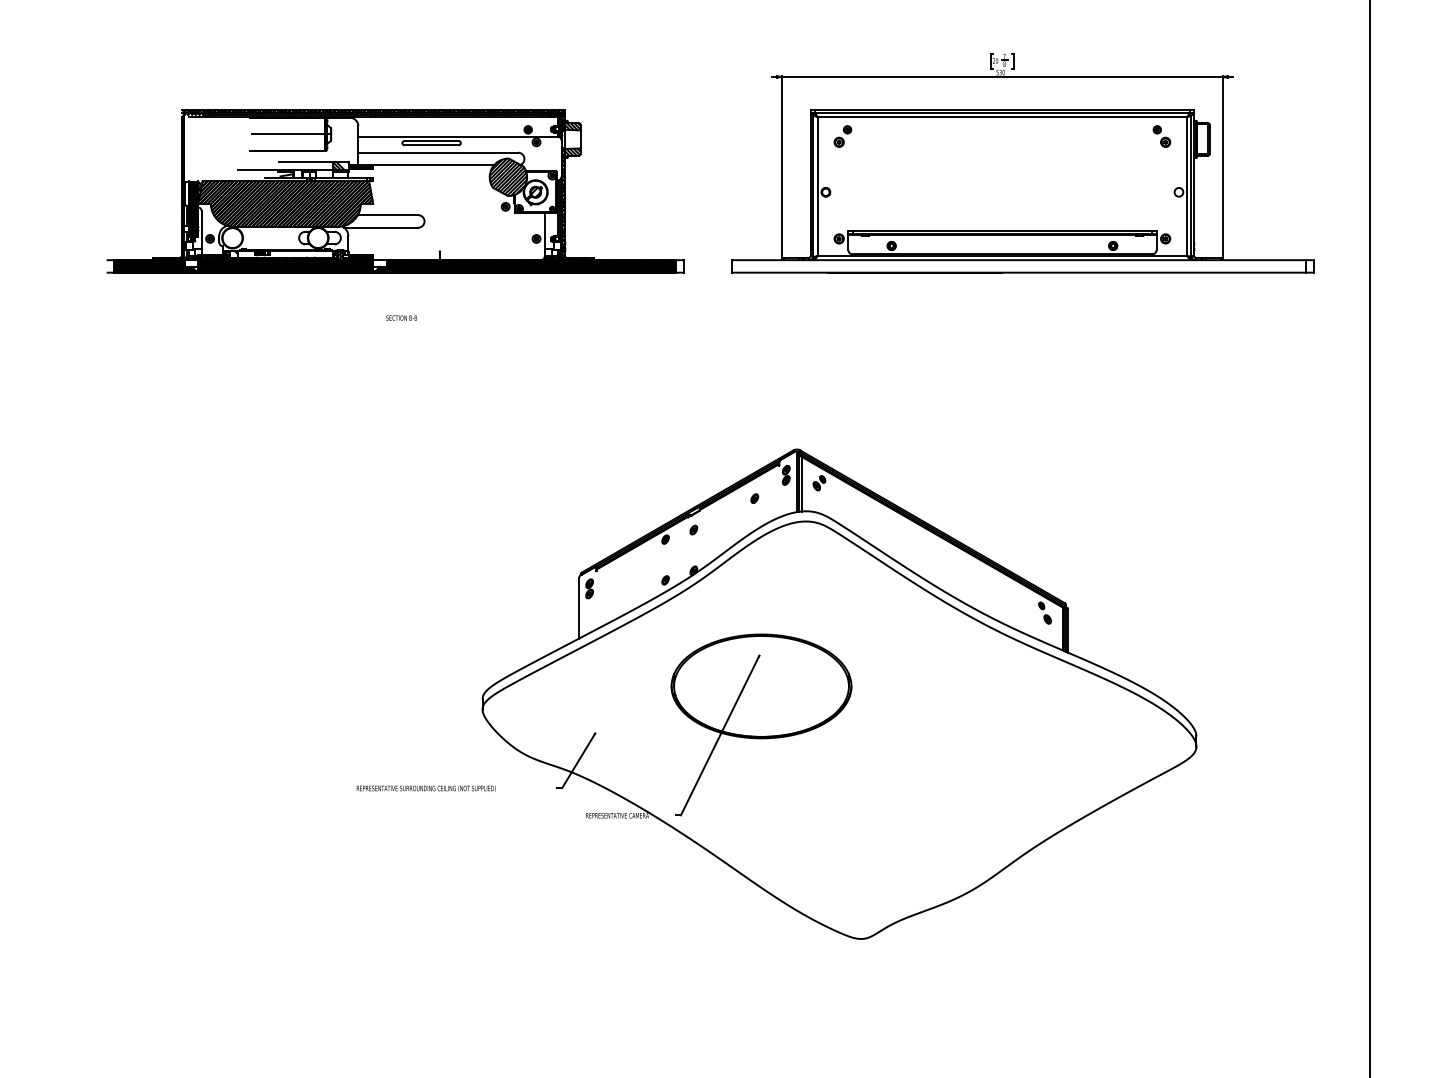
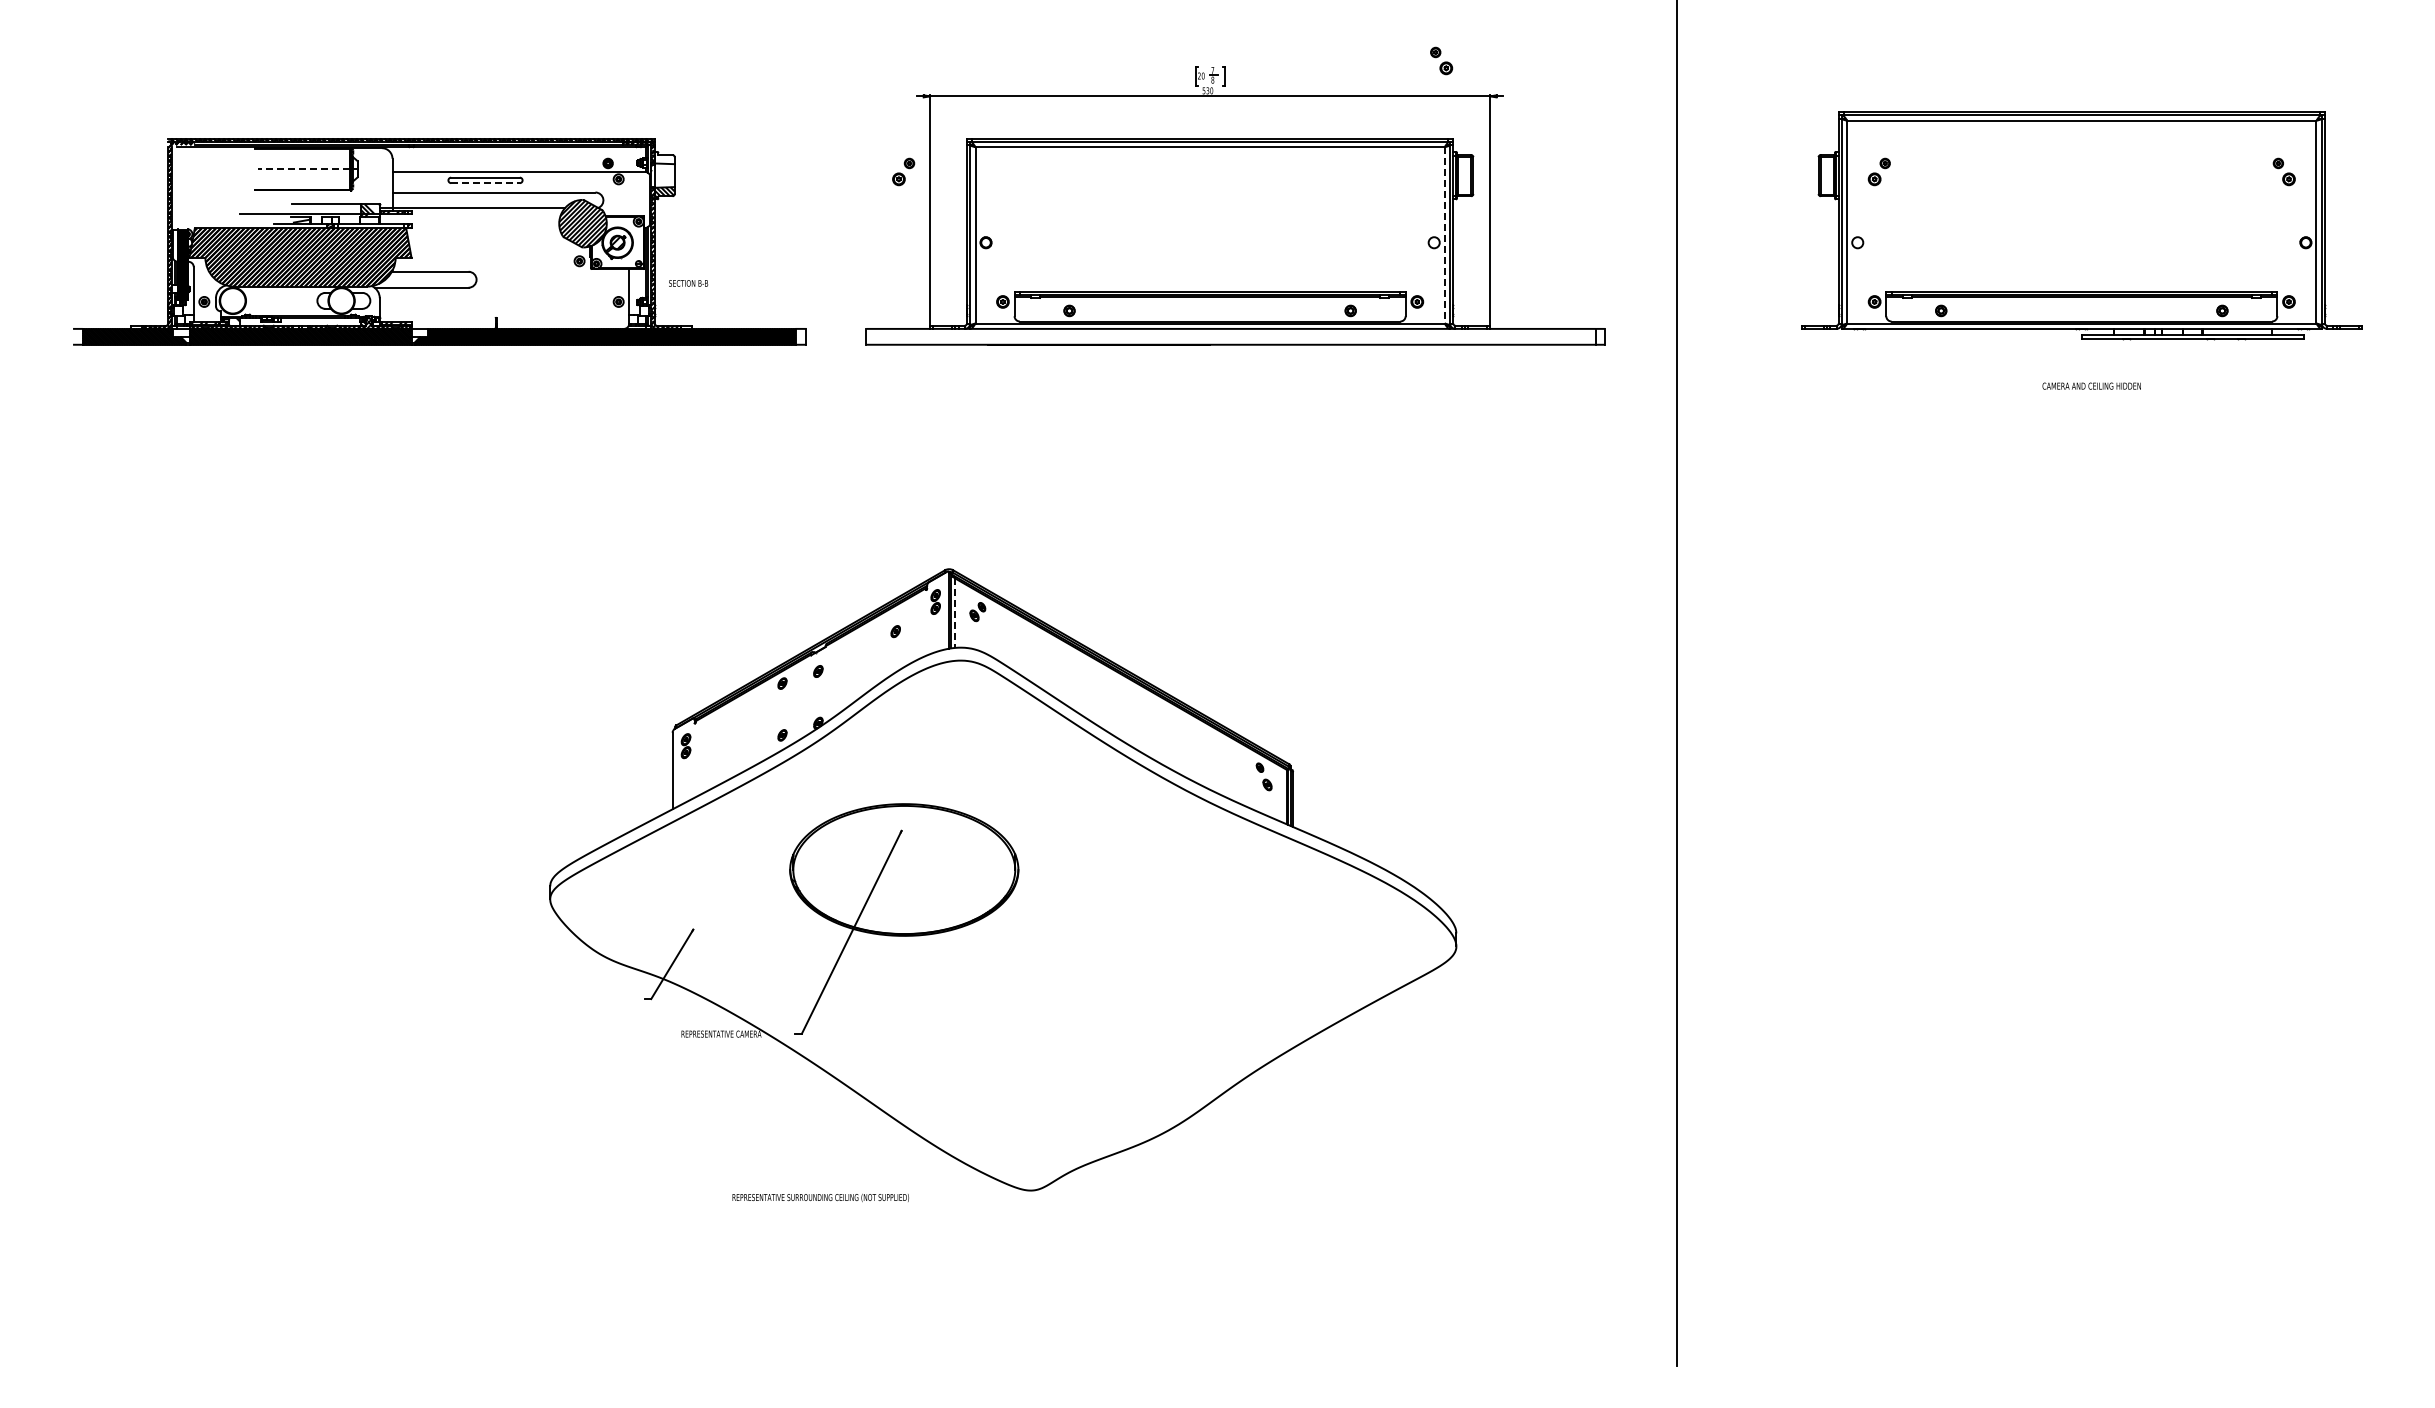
hatch: (571, 125) -> (663, 158), removed
line: (288, 134) -> (303, 169), solid -> dashed
part: (842, 136) -> (903, 171), moved
part: (1161, 136) -> (1441, 60), moved
line: (432, 145) -> (486, 183), solid -> dashed
line: (1187, 186) -> (1444, 235), solid -> dashed
text: (401, 318) -> (688, 283), moved
line: (801, 484) -> (955, 613), solid -> dashed
text: (426, 789) -> (820, 1198), moved

